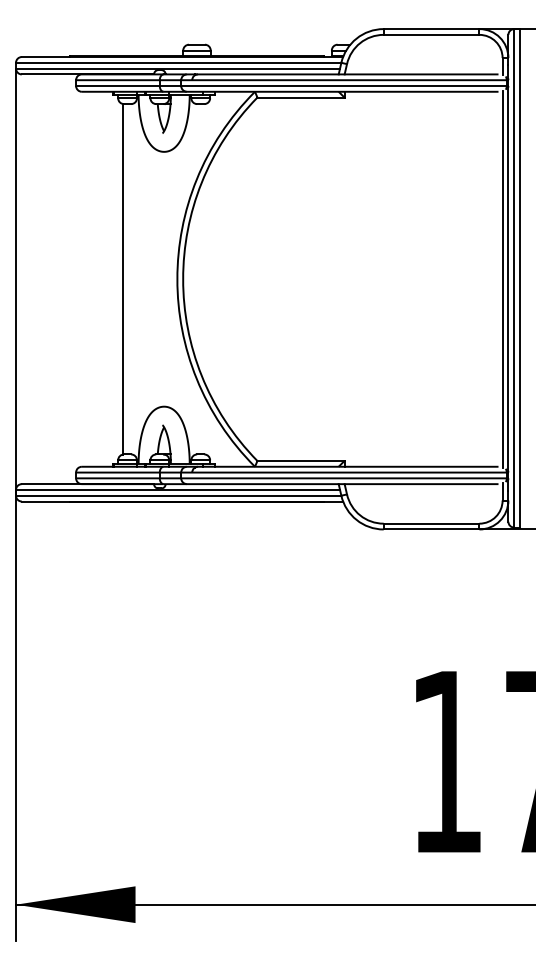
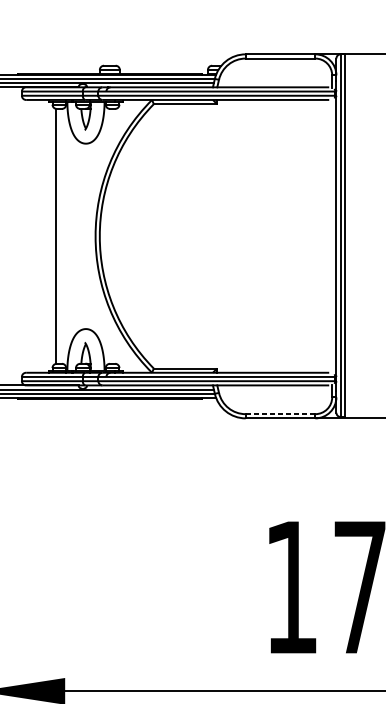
line: (502, 279) -> (332, 236), removed
line: (431, 523) -> (280, 414), solid -> dashed

